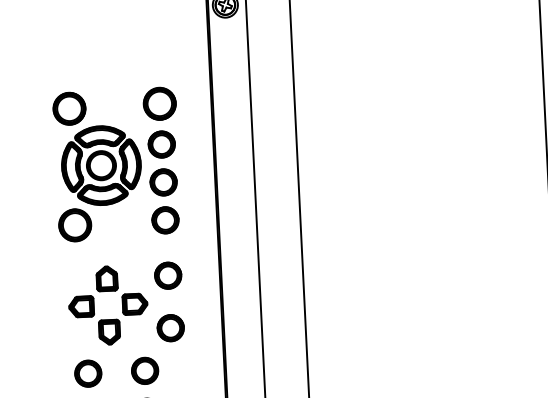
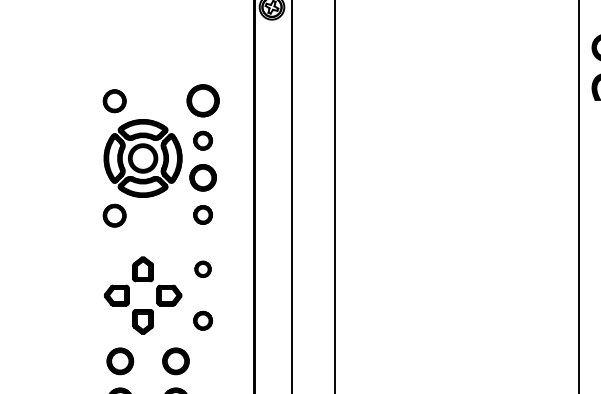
part: (69, 107) -> (114, 100), size x0.7
part: (161, 144) -> (202, 140), size x0.7
part: (164, 219) -> (202, 214), size x0.7
part: (75, 225) -> (114, 215), size x0.7
part: (167, 275) -> (202, 269), size x0.6
part: (170, 327) -> (202, 320), size x0.7

